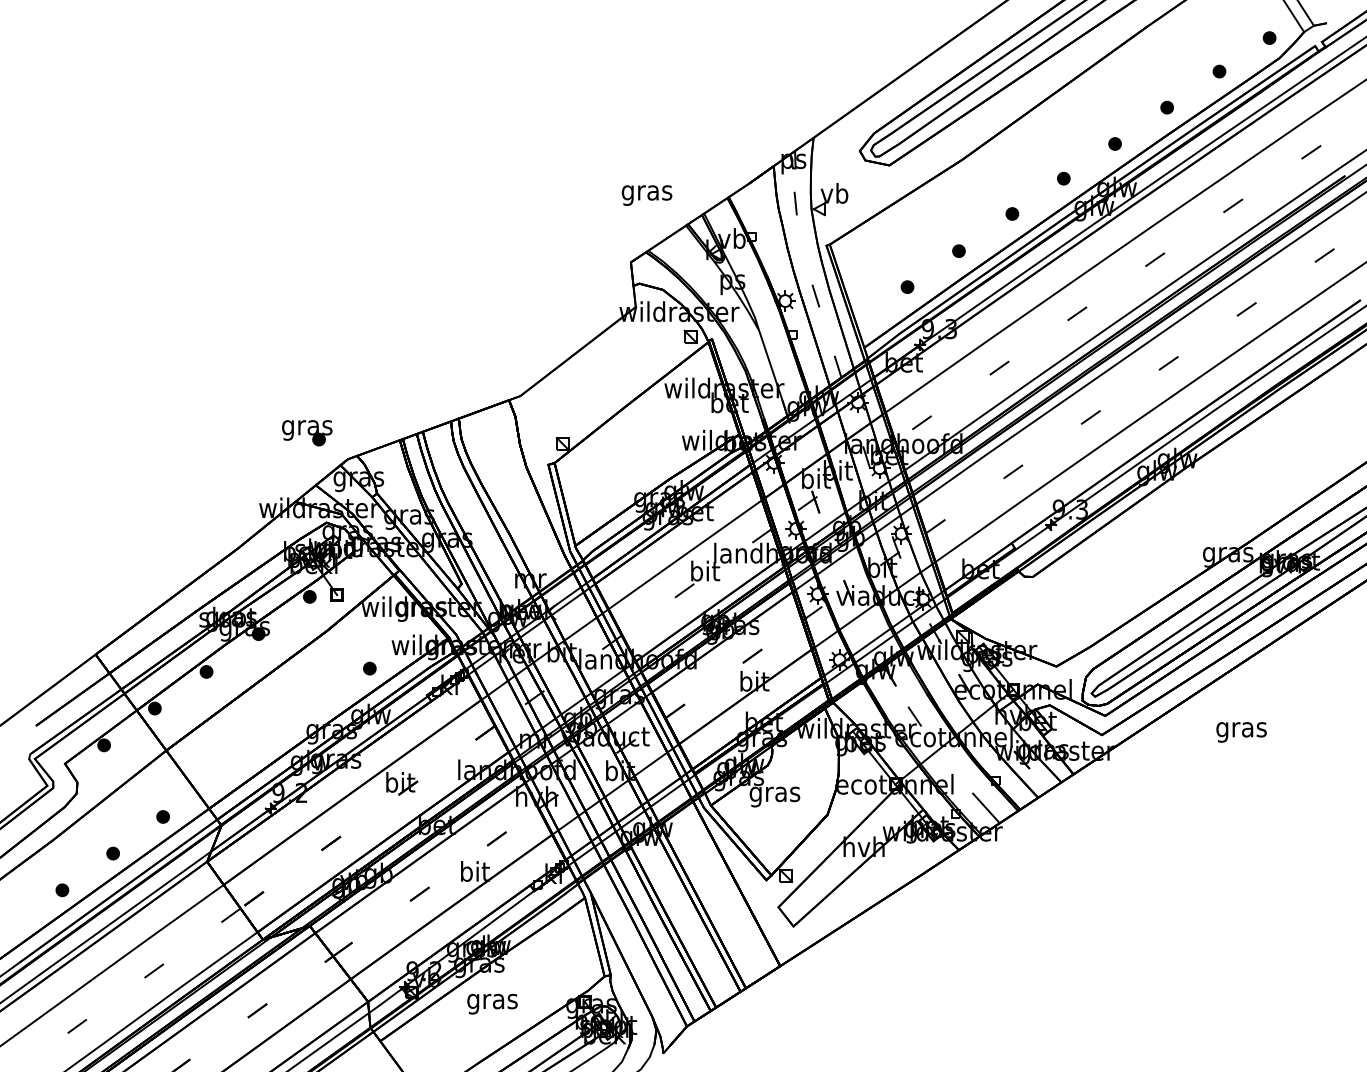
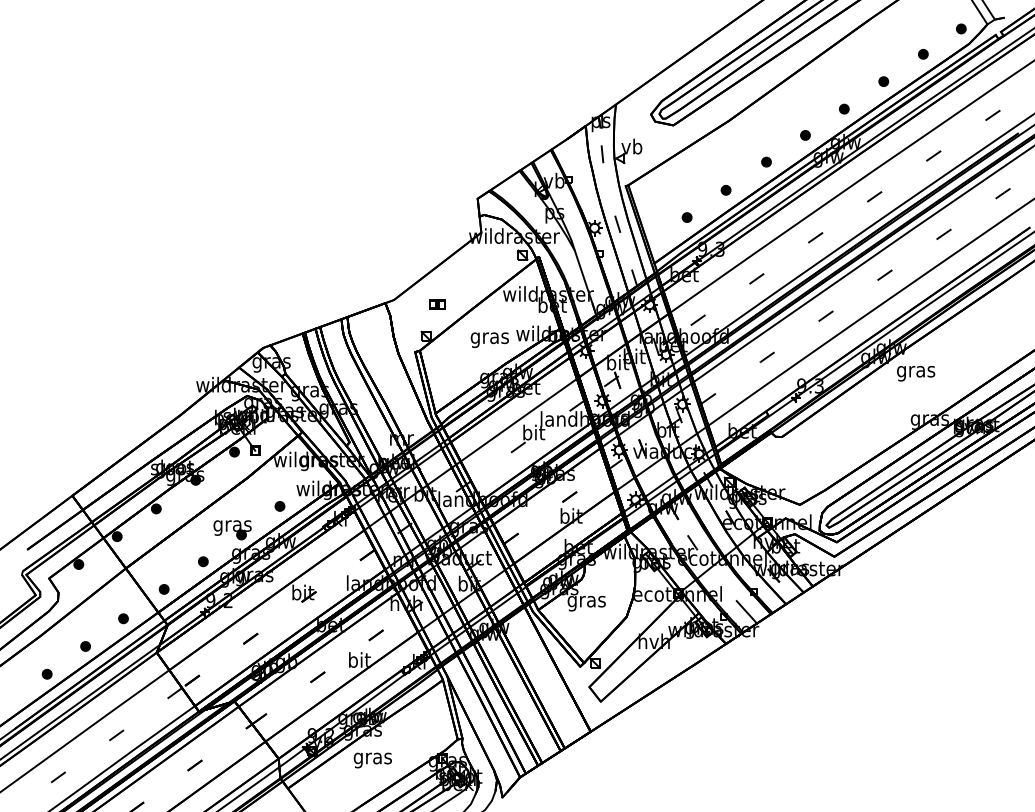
text: (646, 194) -> (489, 339), moved
part: (577, 401) -> (437, 304), added
part: (307, 433) -> (232, 530), moved
text: (1242, 732) -> (916, 373), moved
part: (268, 741) -> (203, 561), added
part: (216, 778) -> (163, 589), added

